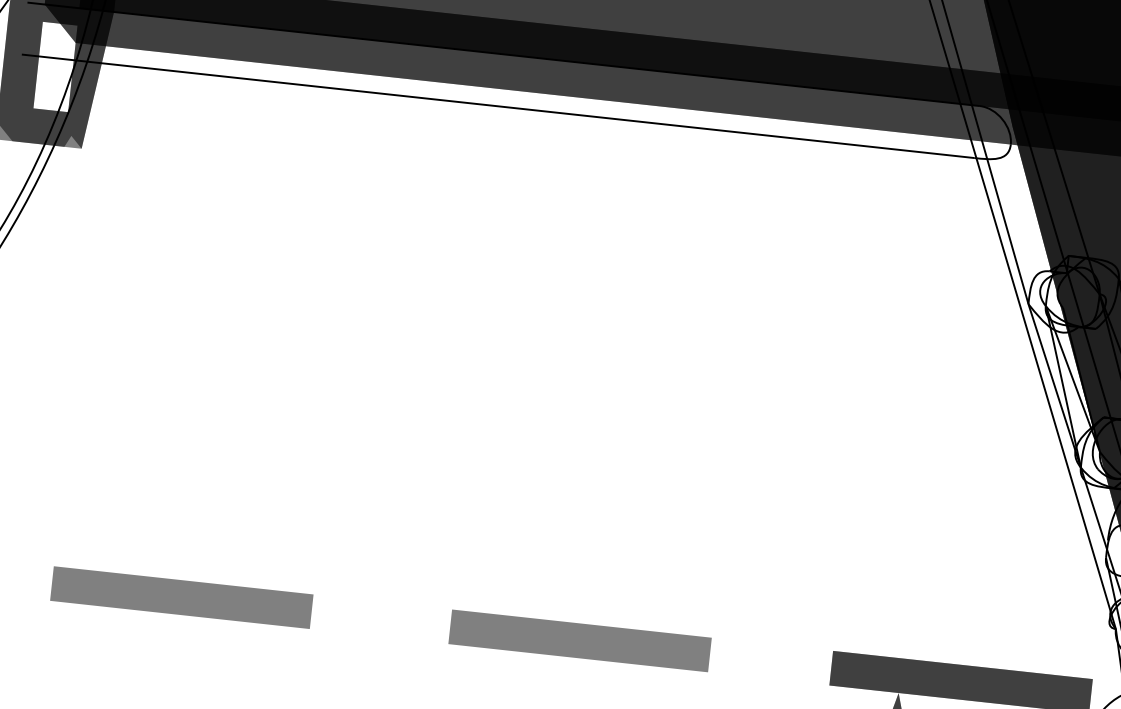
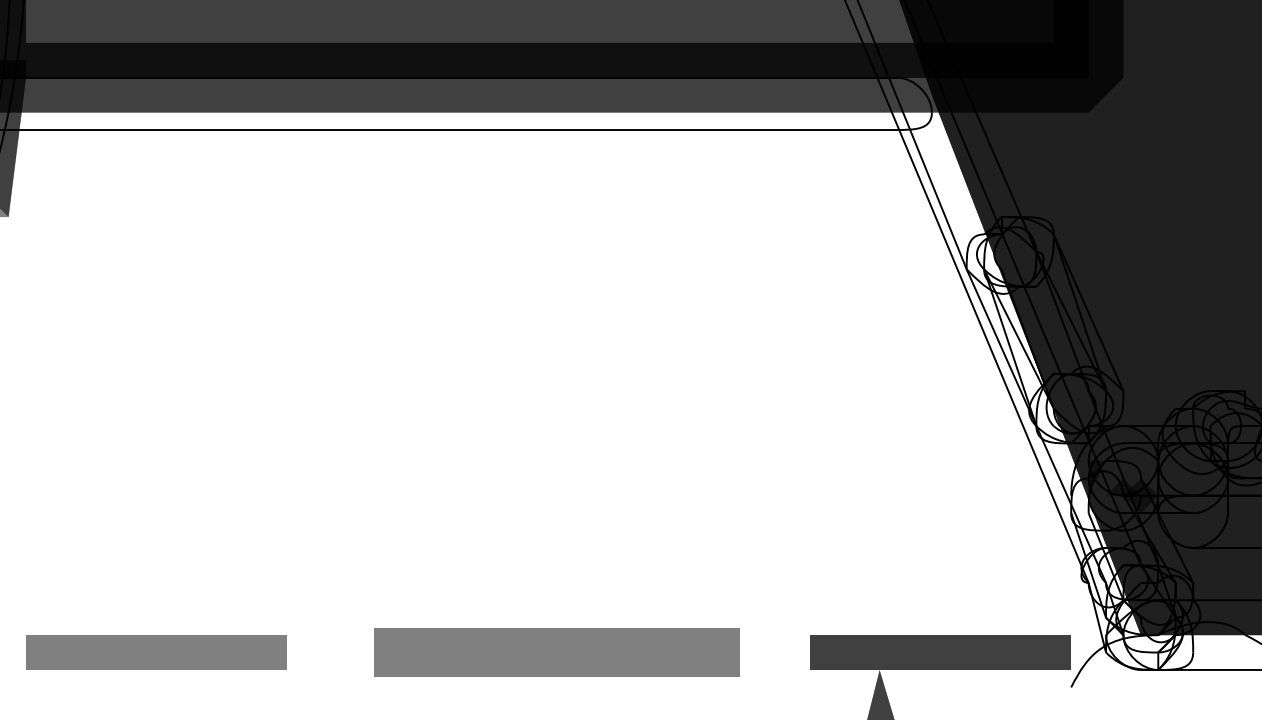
part: (580, 640) -> (557, 652), size x1.4

